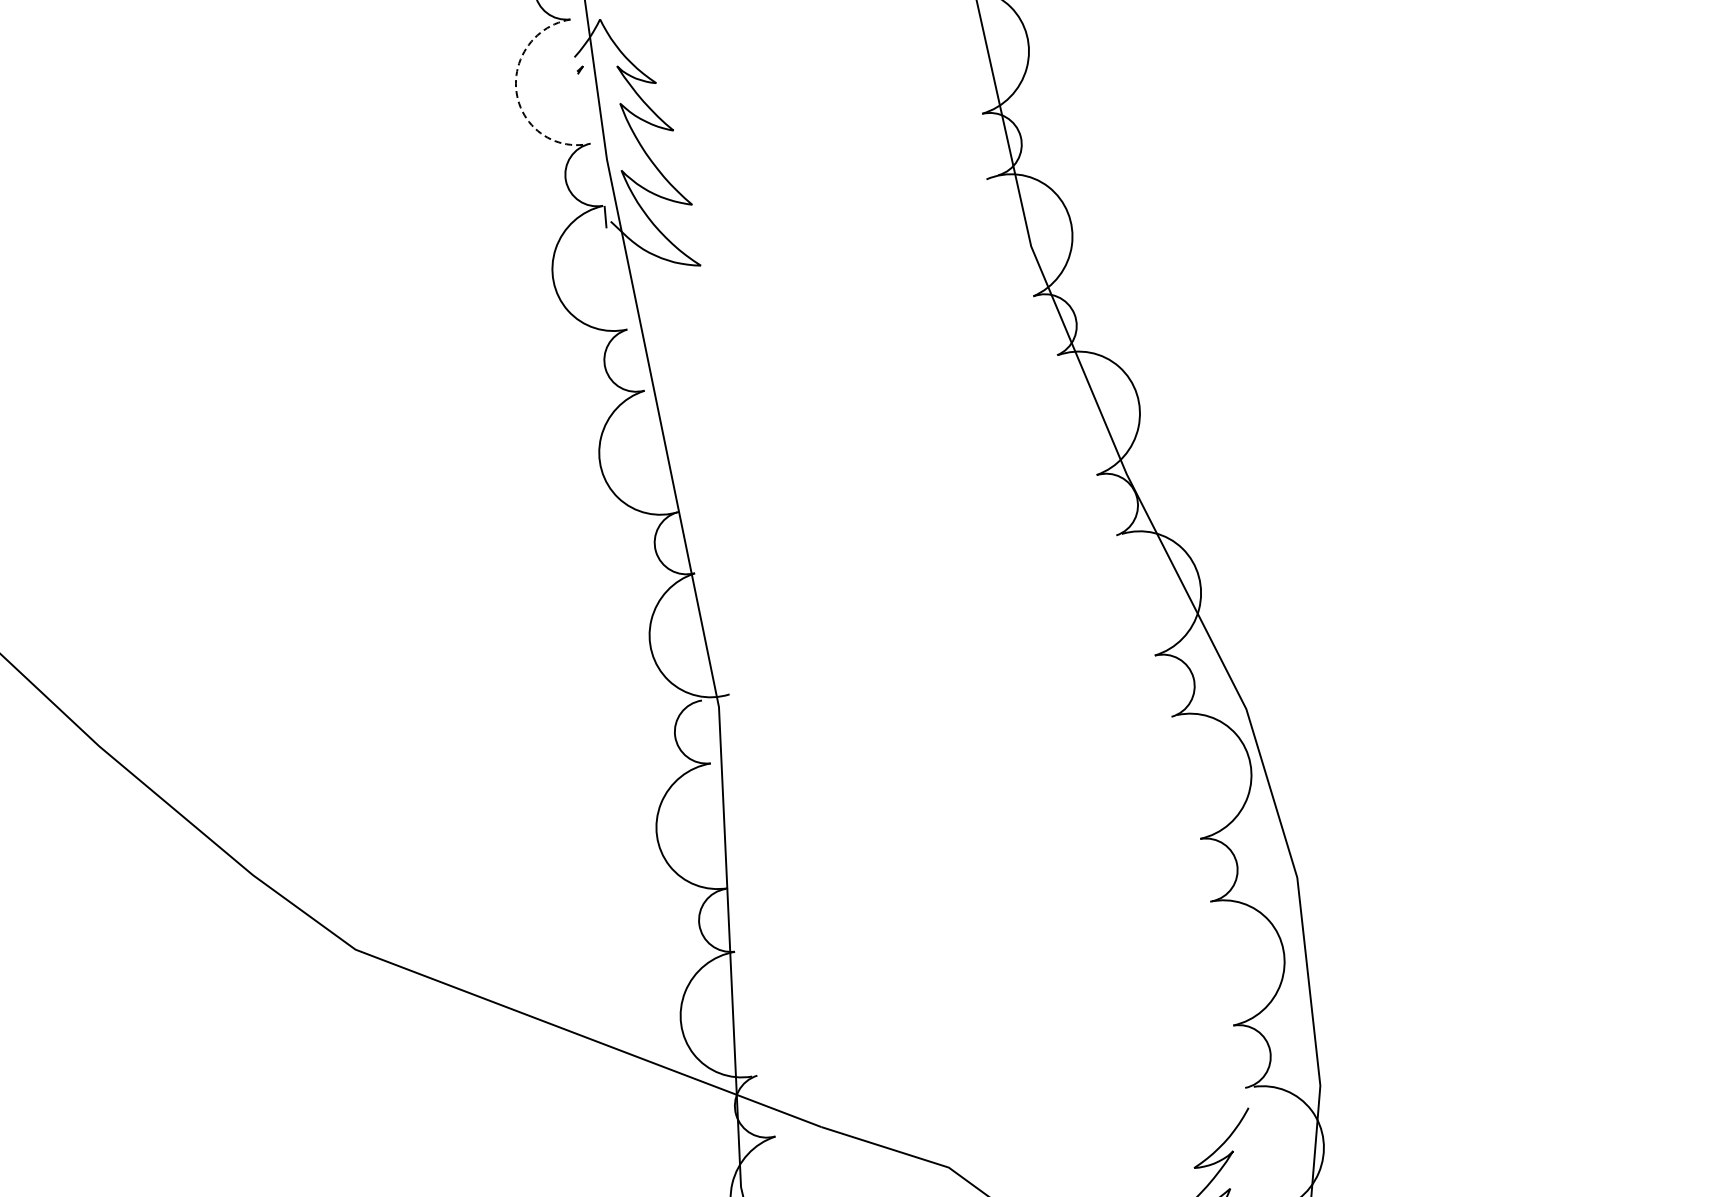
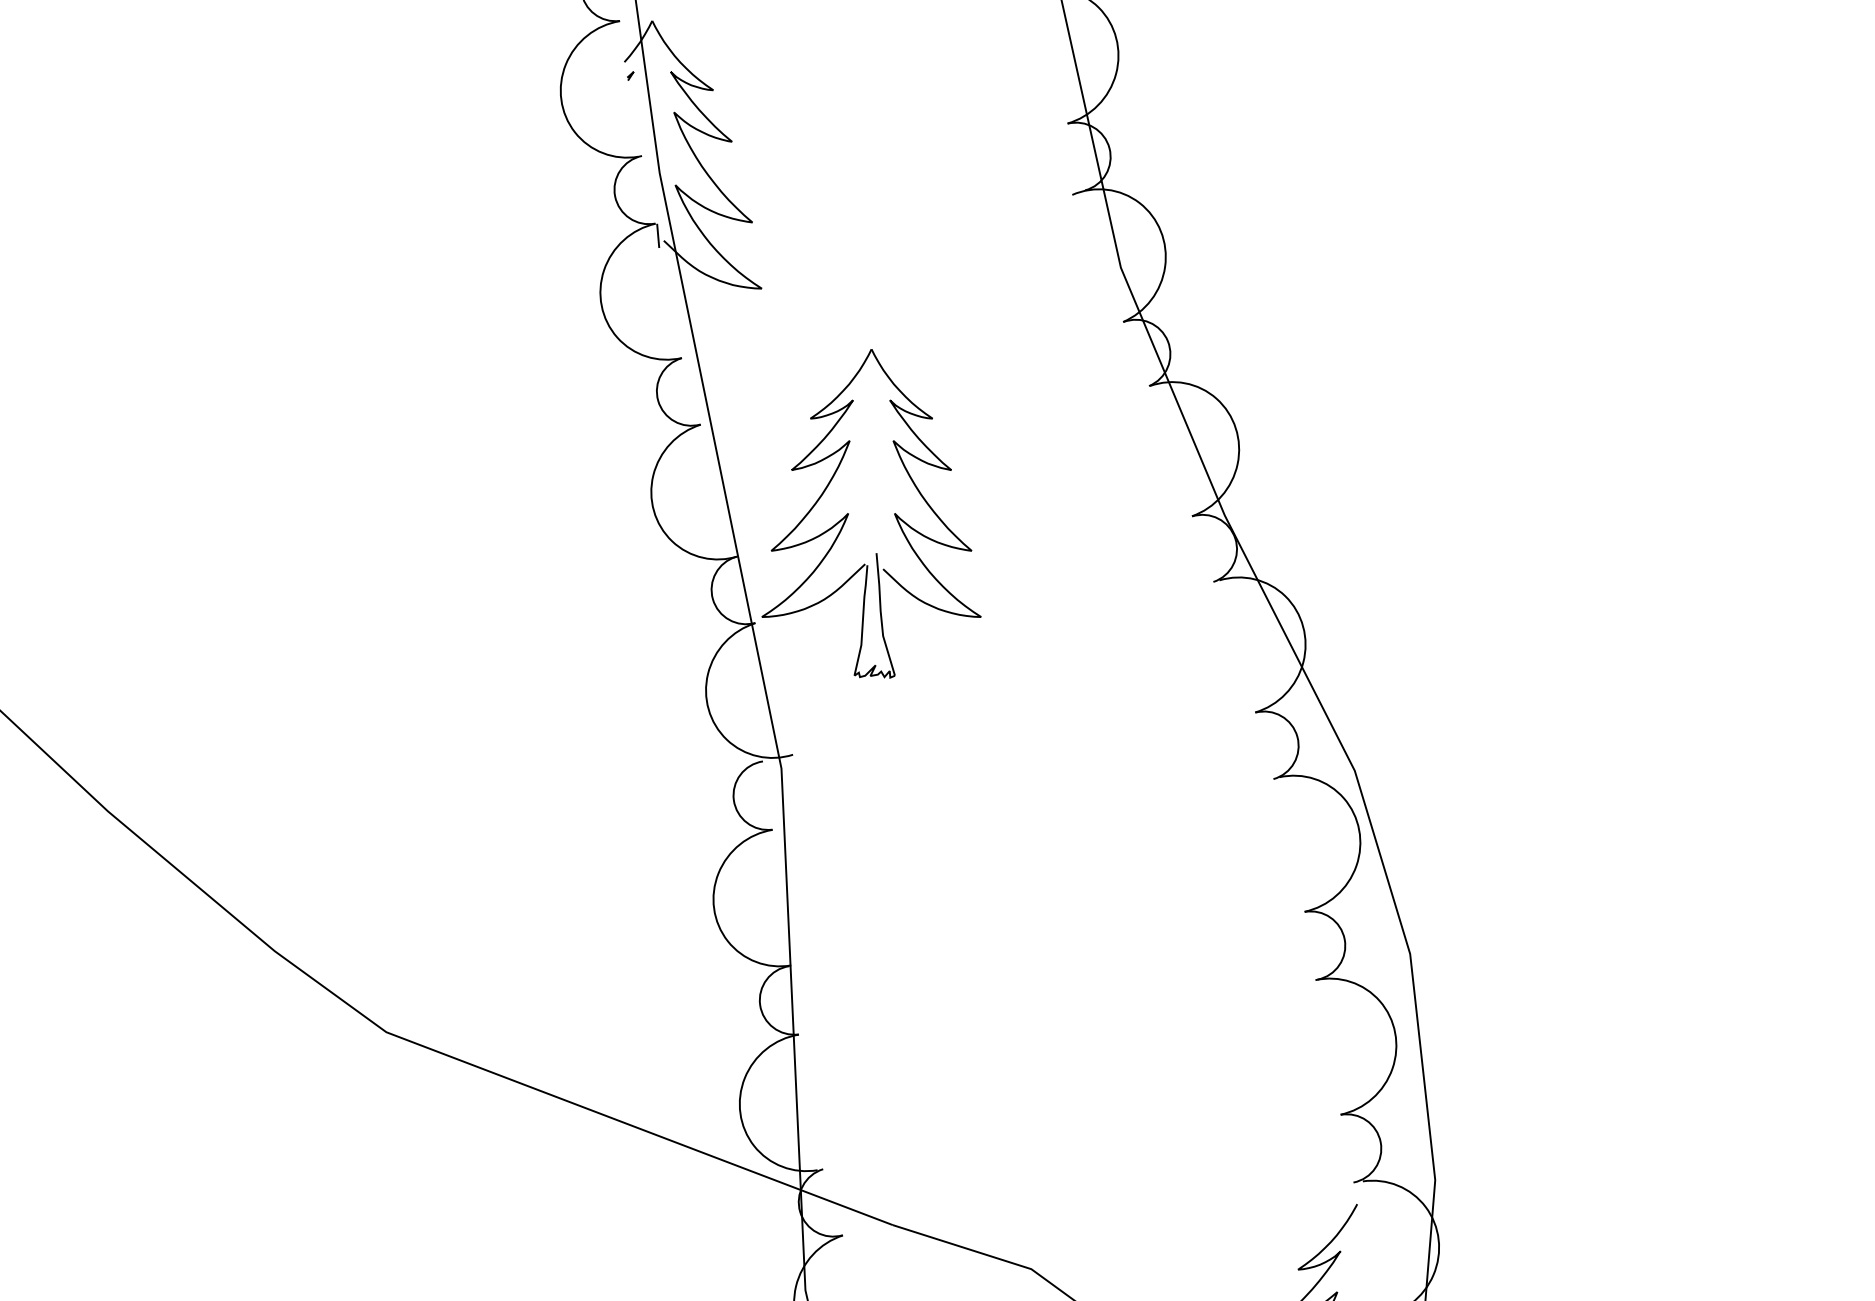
arc: (516, 92) -> (561, 100), dashed -> solid
part: (781, 472) -> (849, 513), added

